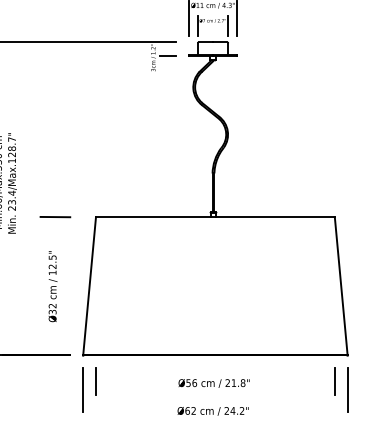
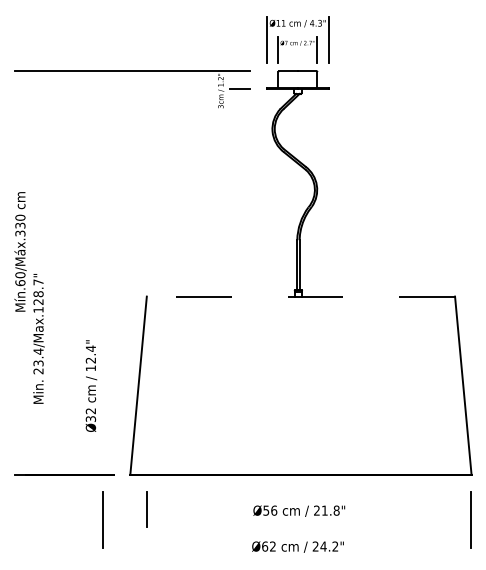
text: (12, 183) -> (38, 338), moved
line: (55, 217) -> (94, 296), removed
line: (215, 217) -> (300, 296), solid -> dashed
text: (53, 257) -> (91, 348), 12.5" -> 12.4"
line: (335, 381) -> (455, 508), removed
line: (82, 389) -> (102, 519), moved

